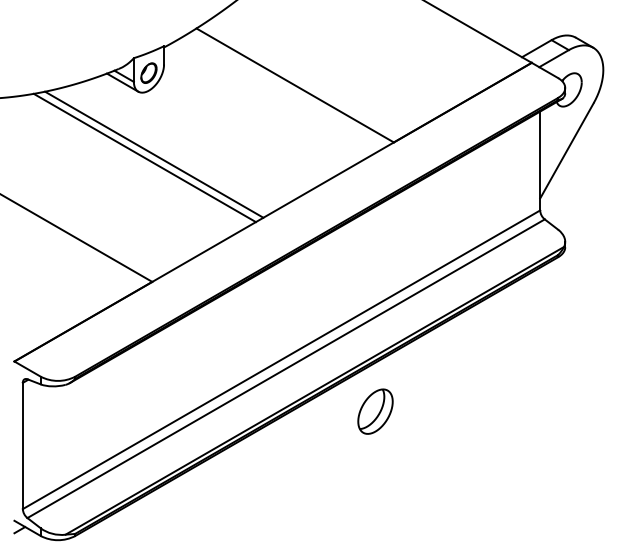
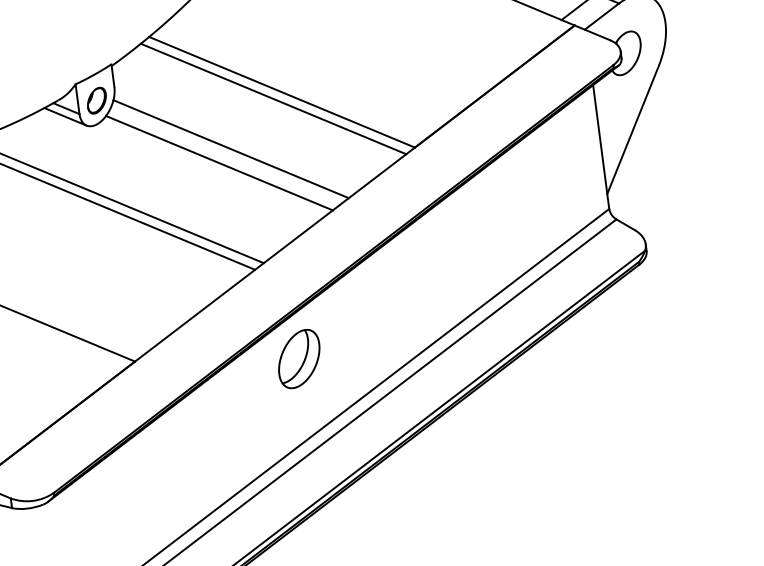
line: (287, 89) -> (273, 98), added
line: (249, 124) -> (231, 148), added
line: (238, 134) -> (219, 162), added
part: (375, 411) -> (299, 358), moved

